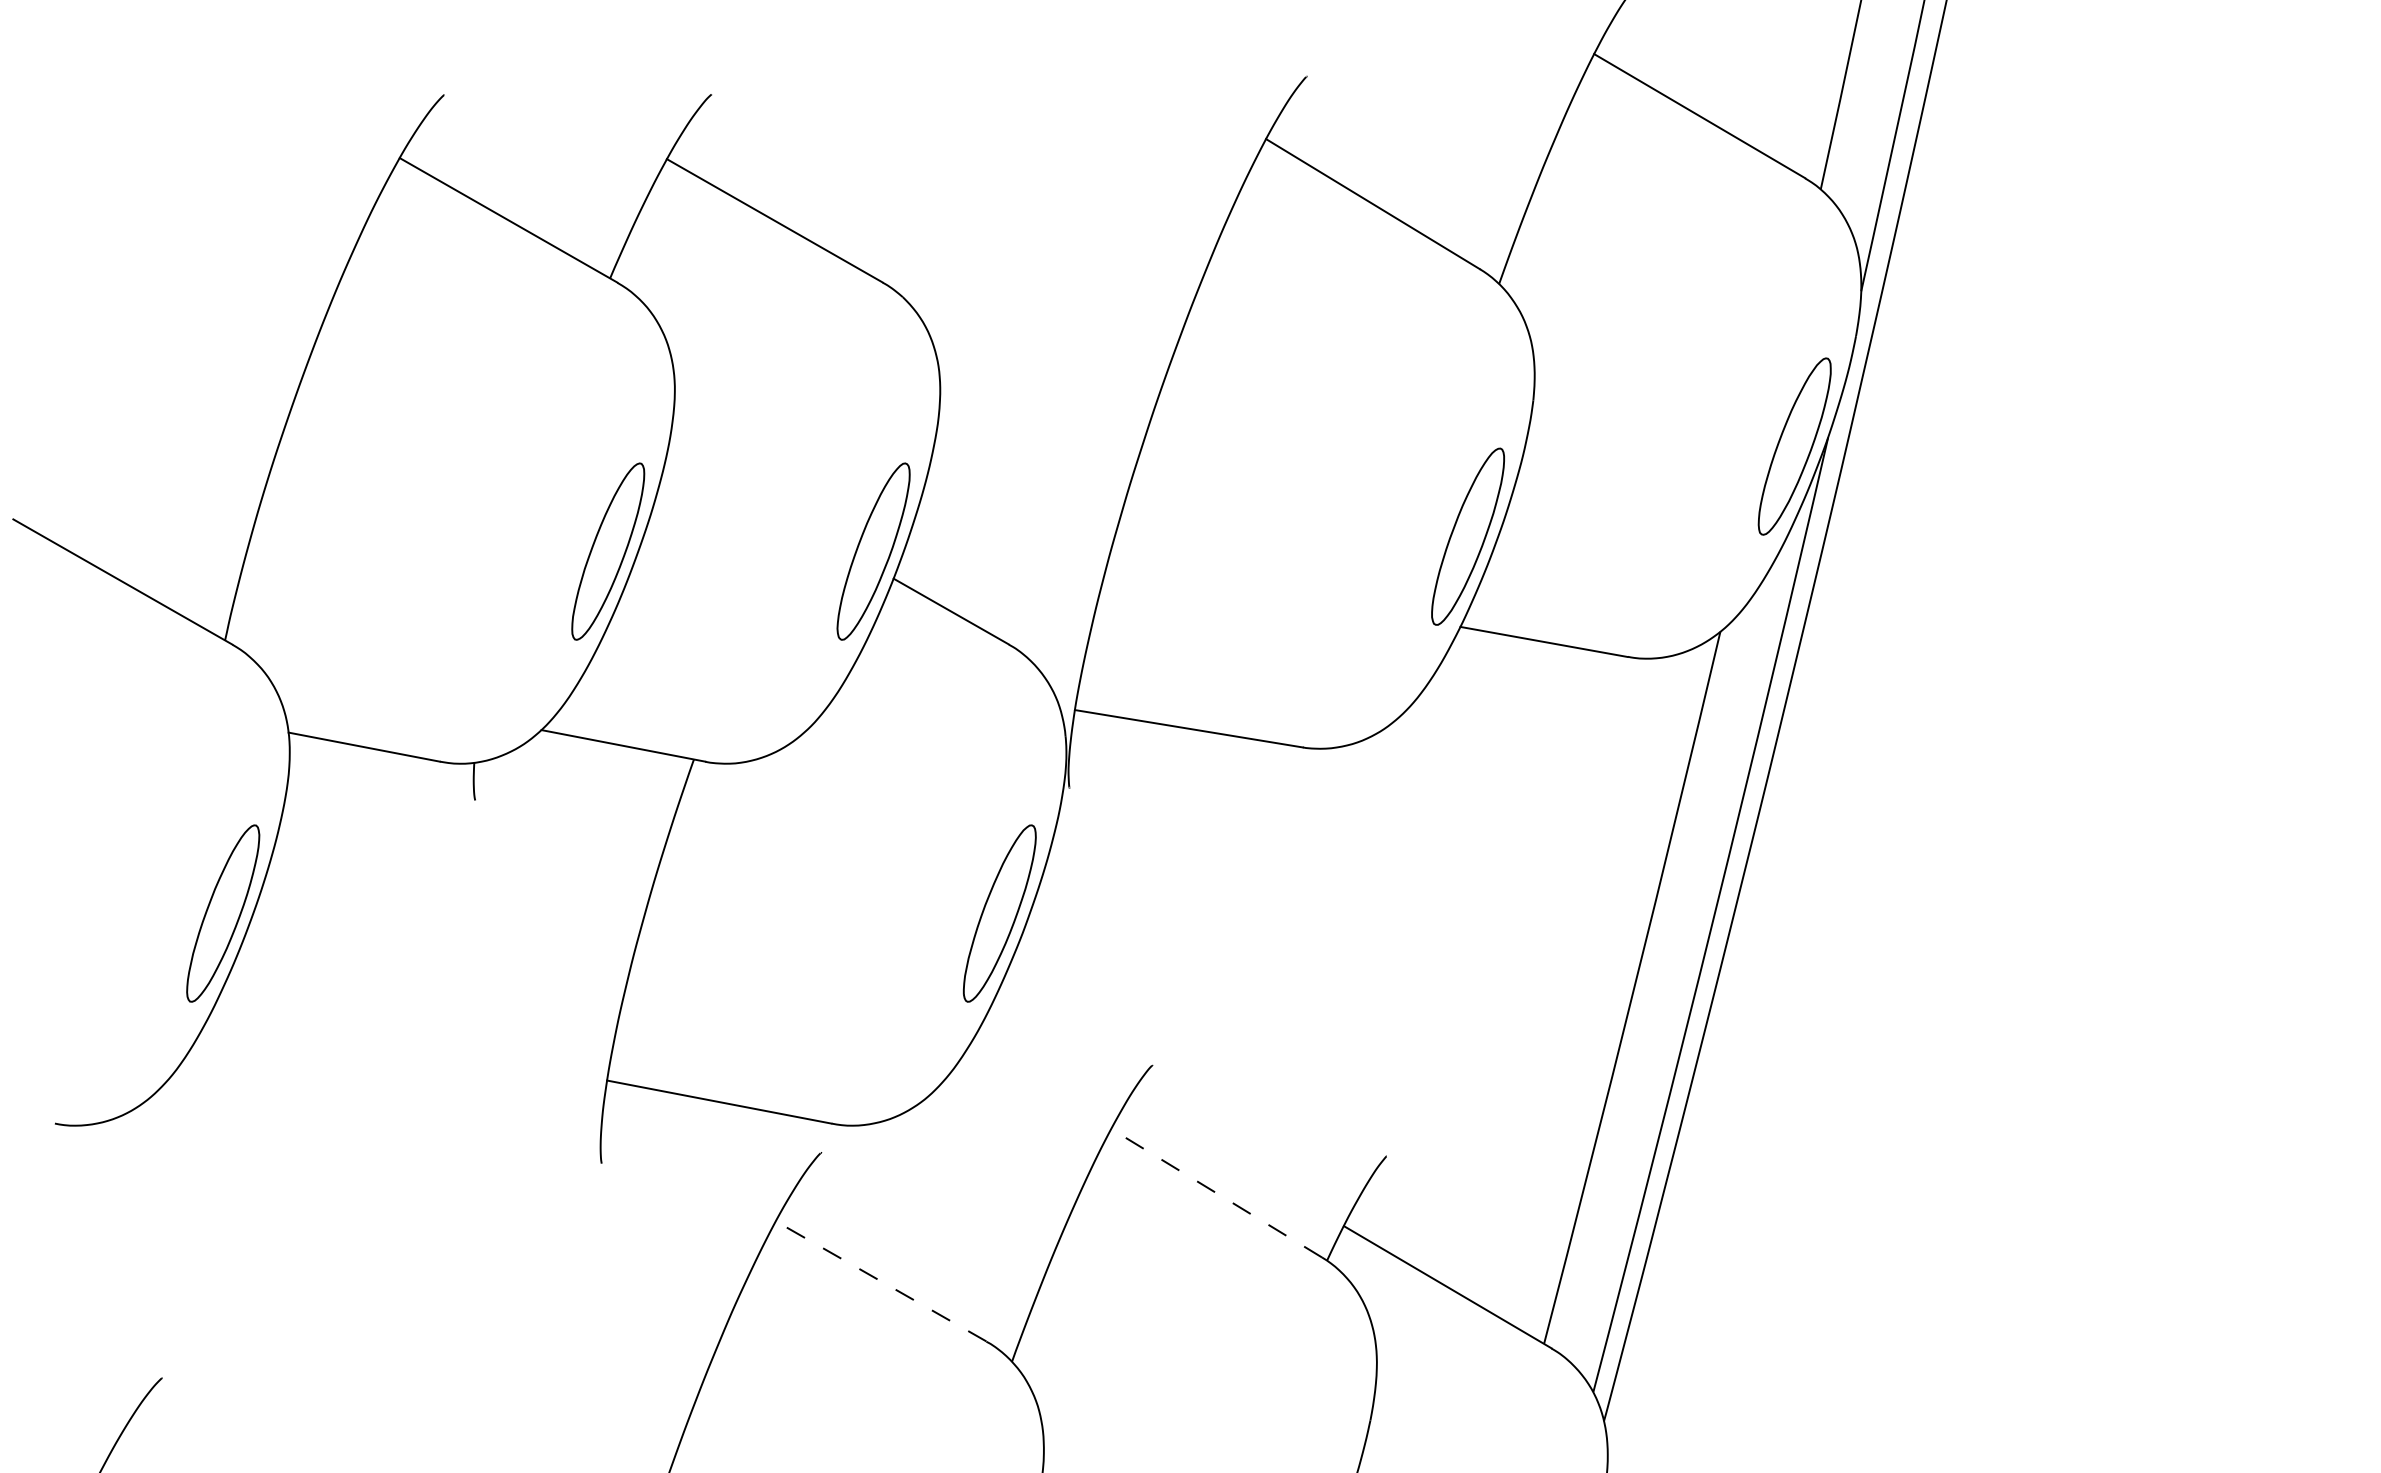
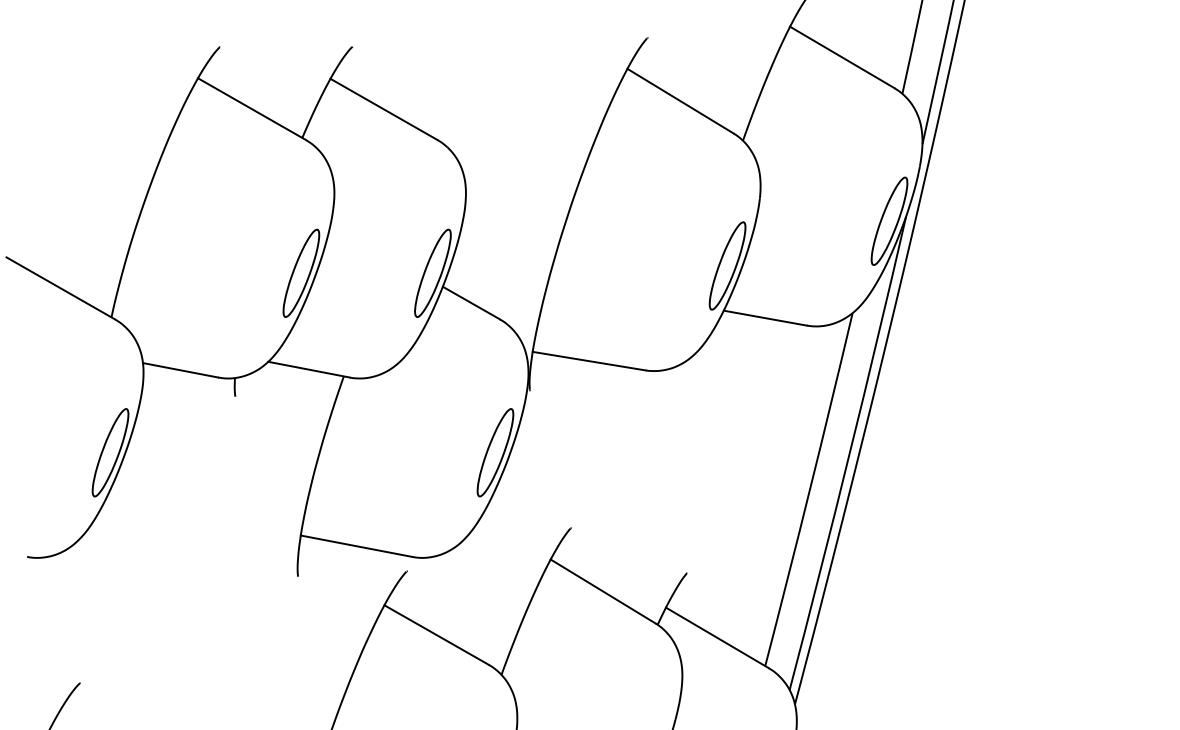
line: (1215, 1193) -> (602, 591), dashed -> solid
line: (880, 1280) -> (436, 634), dashed -> solid

